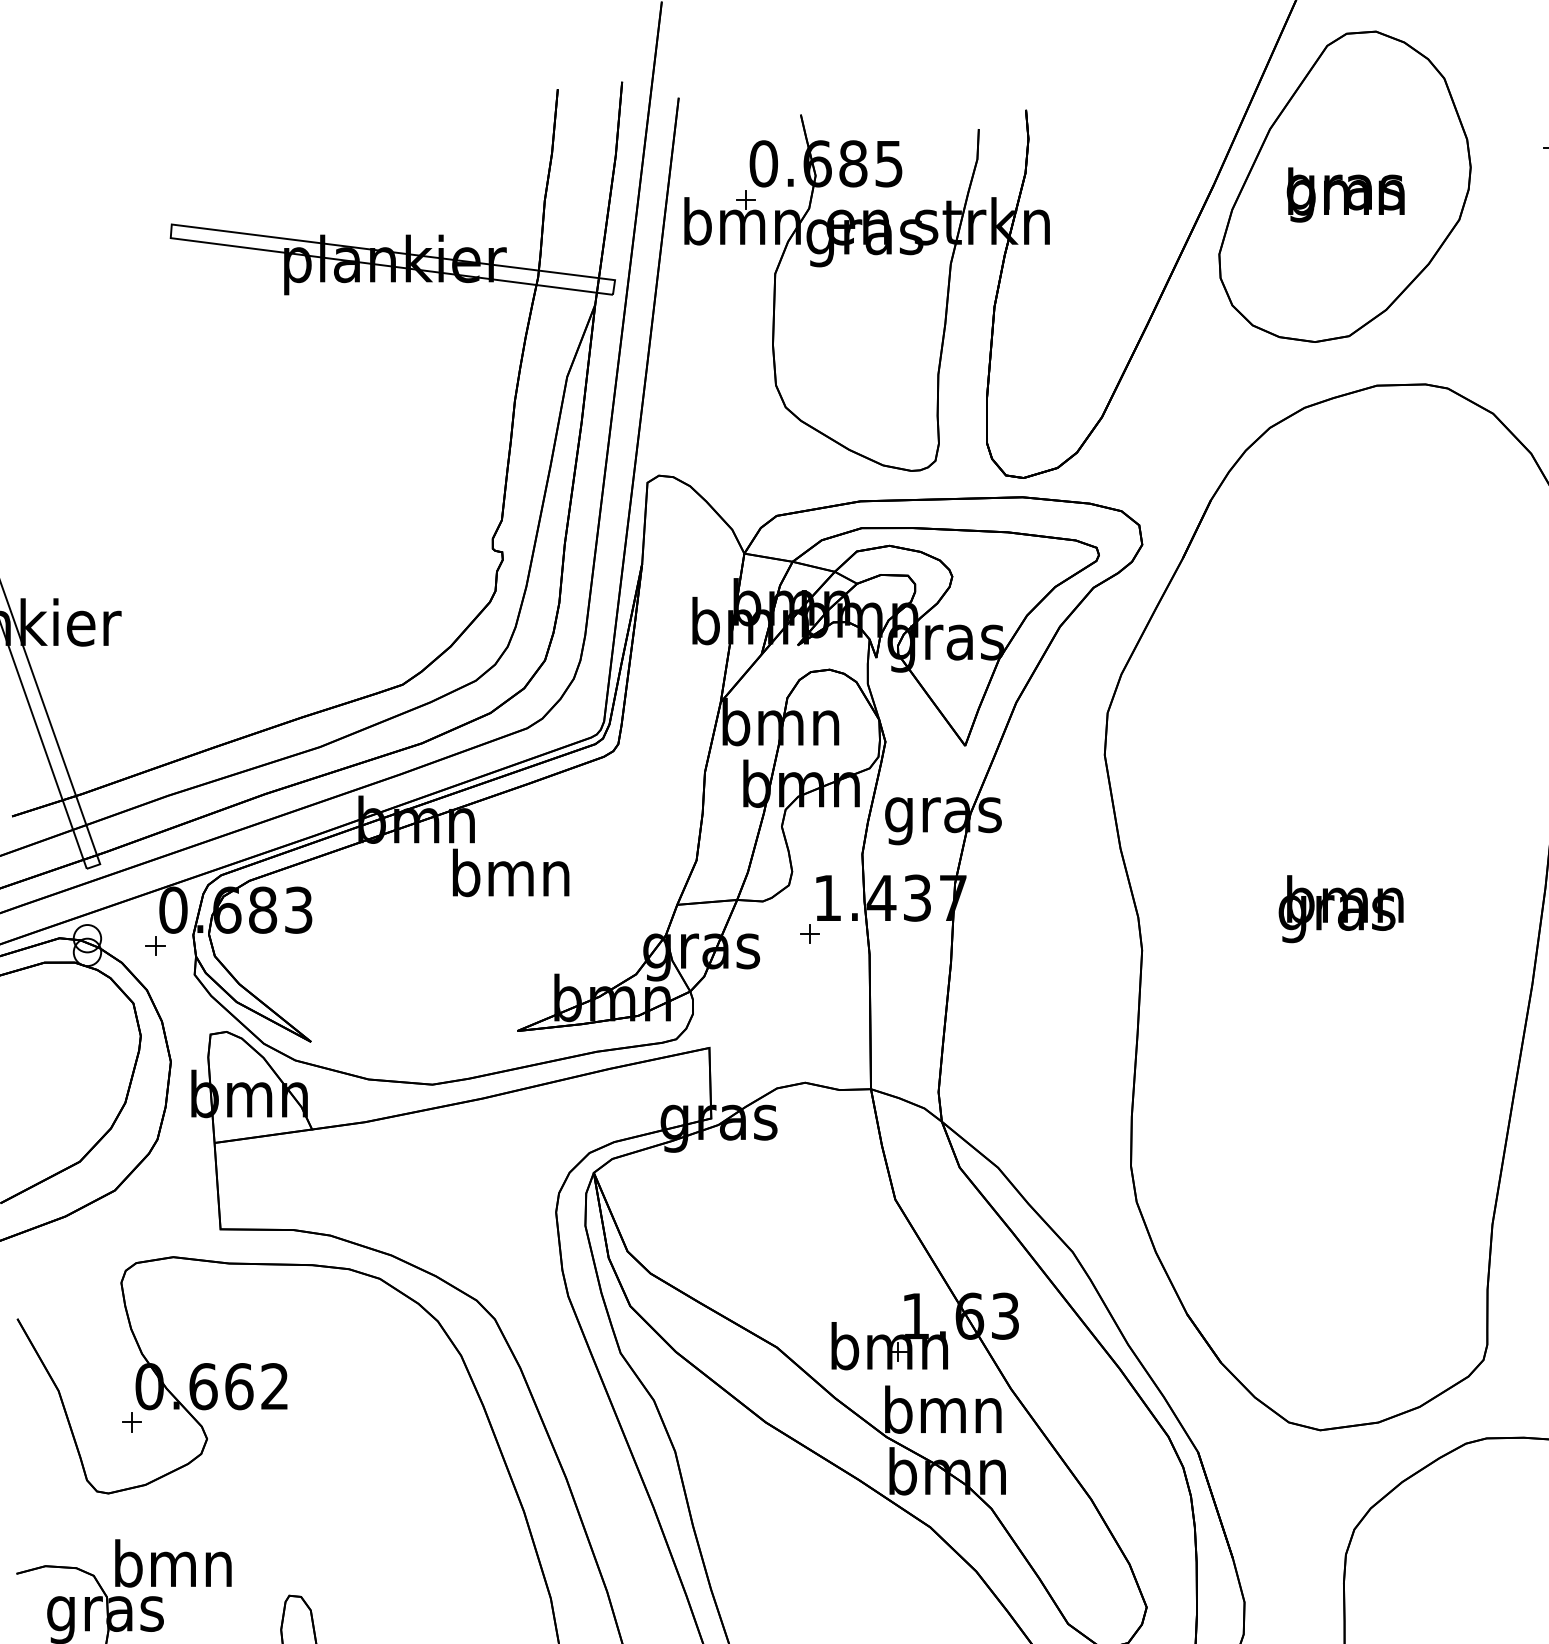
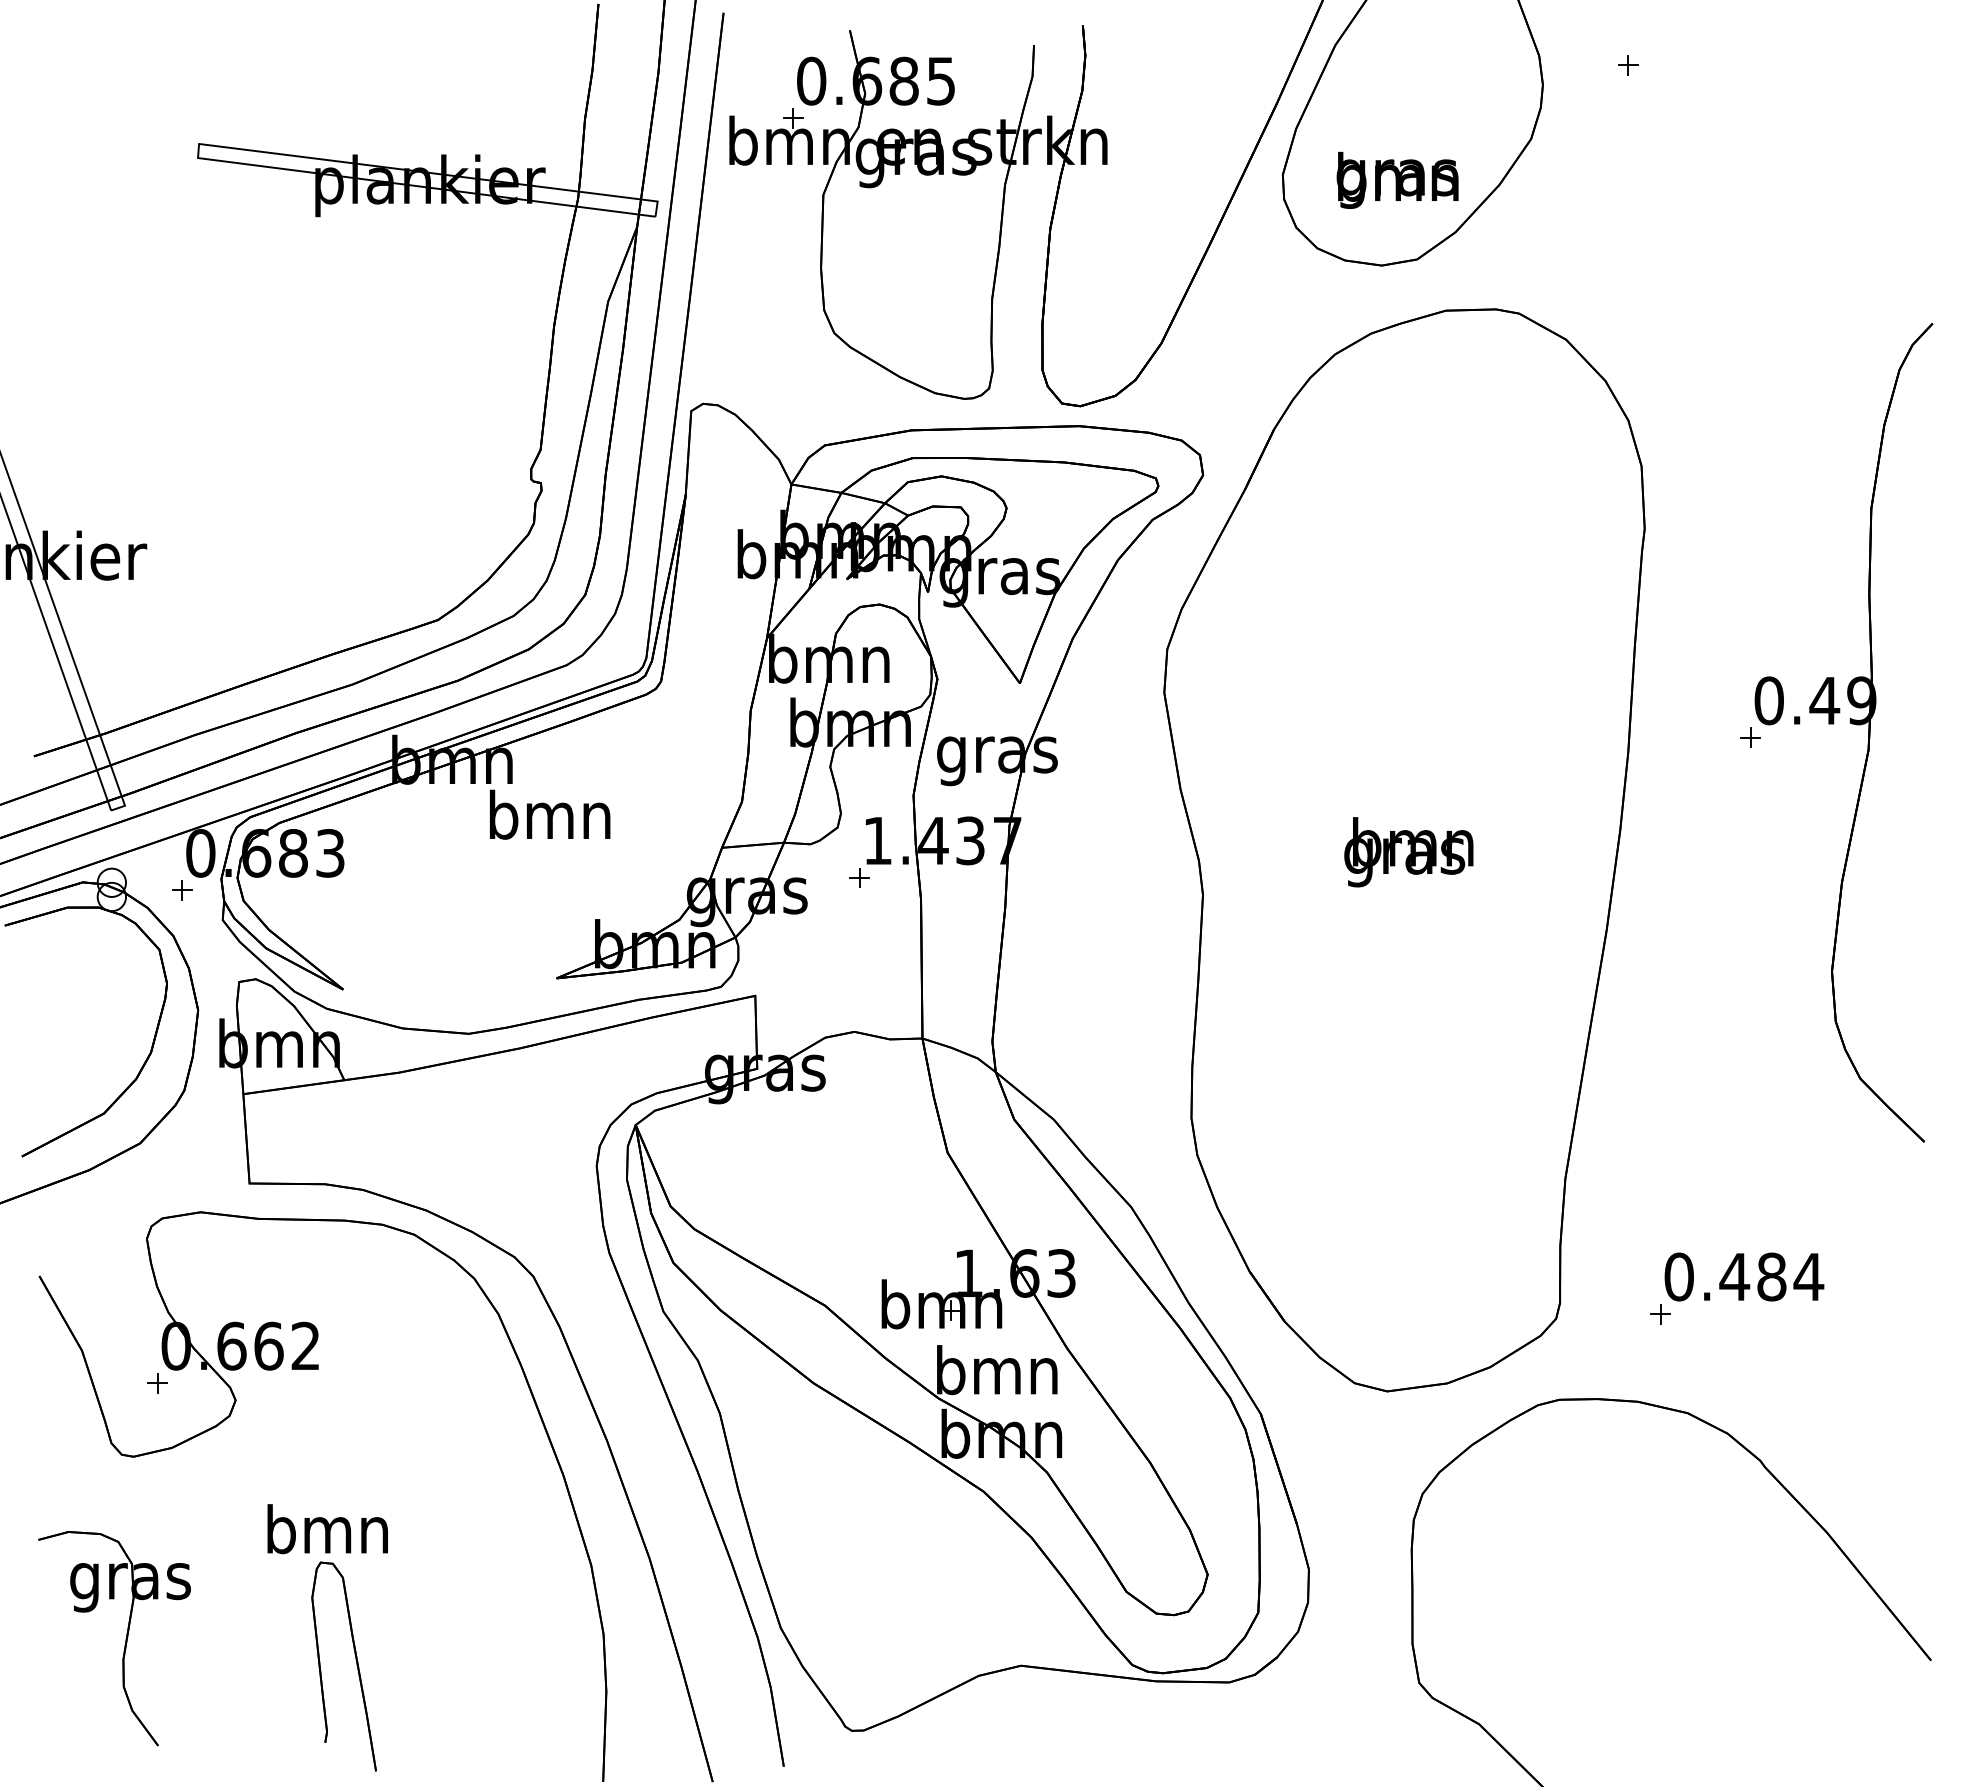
text: (1345, 194) -> (1397, 179), moved
text: (173, 1563) -> (327, 1529), moved

